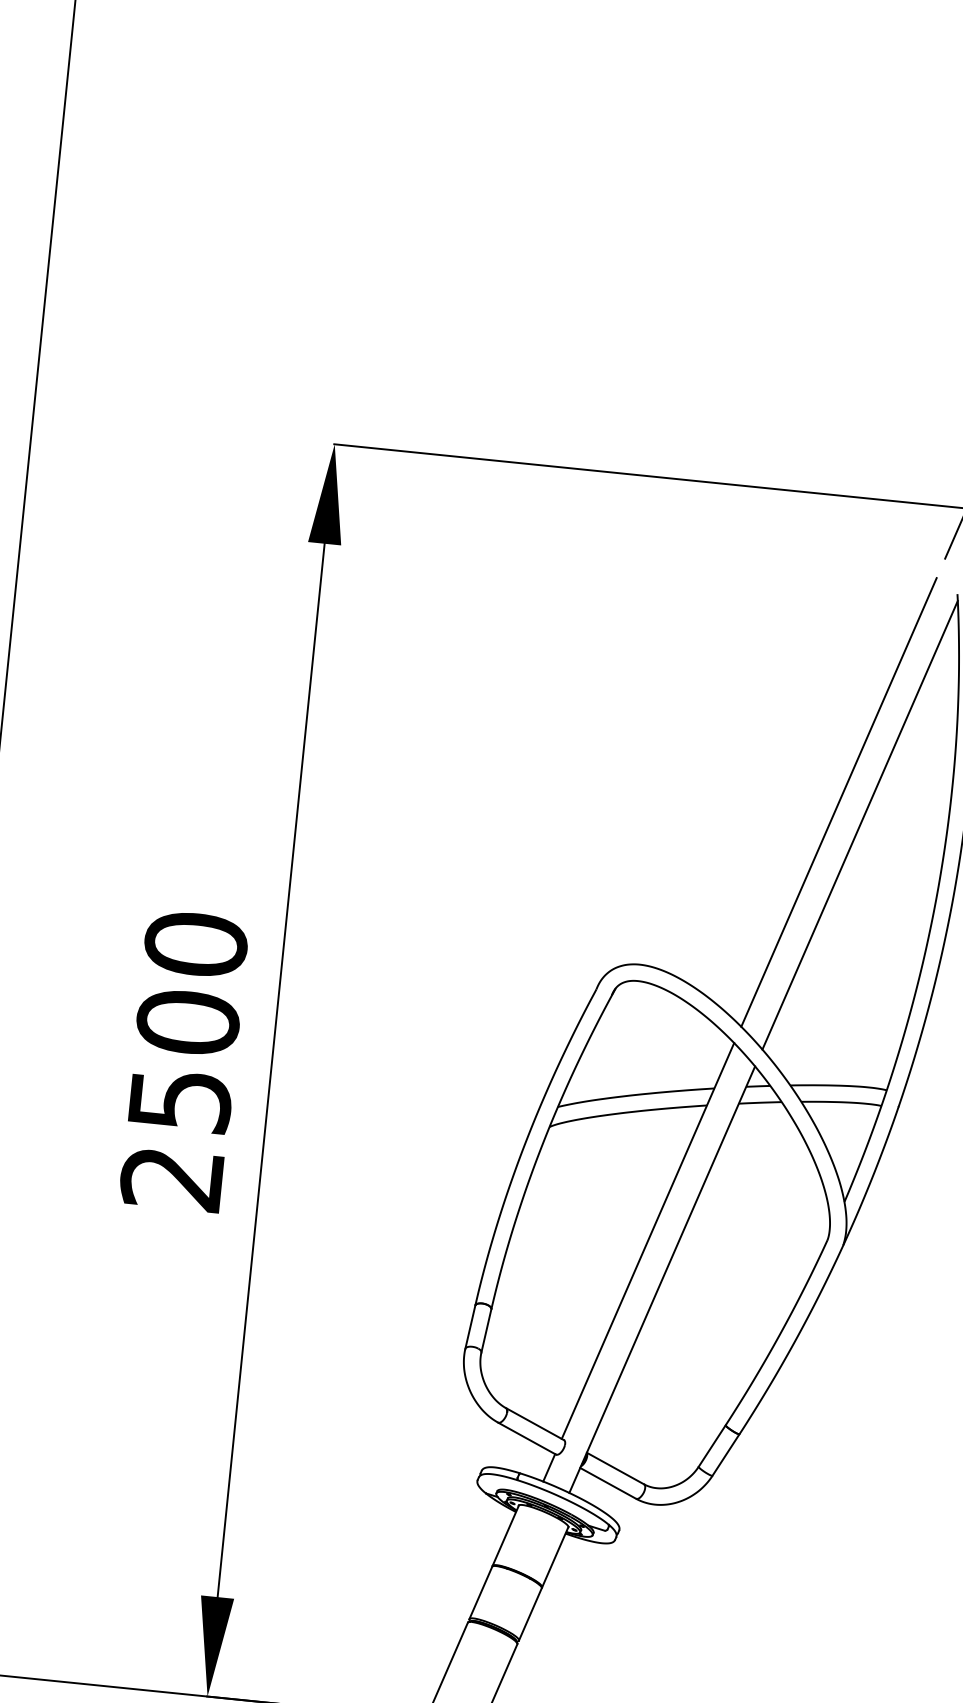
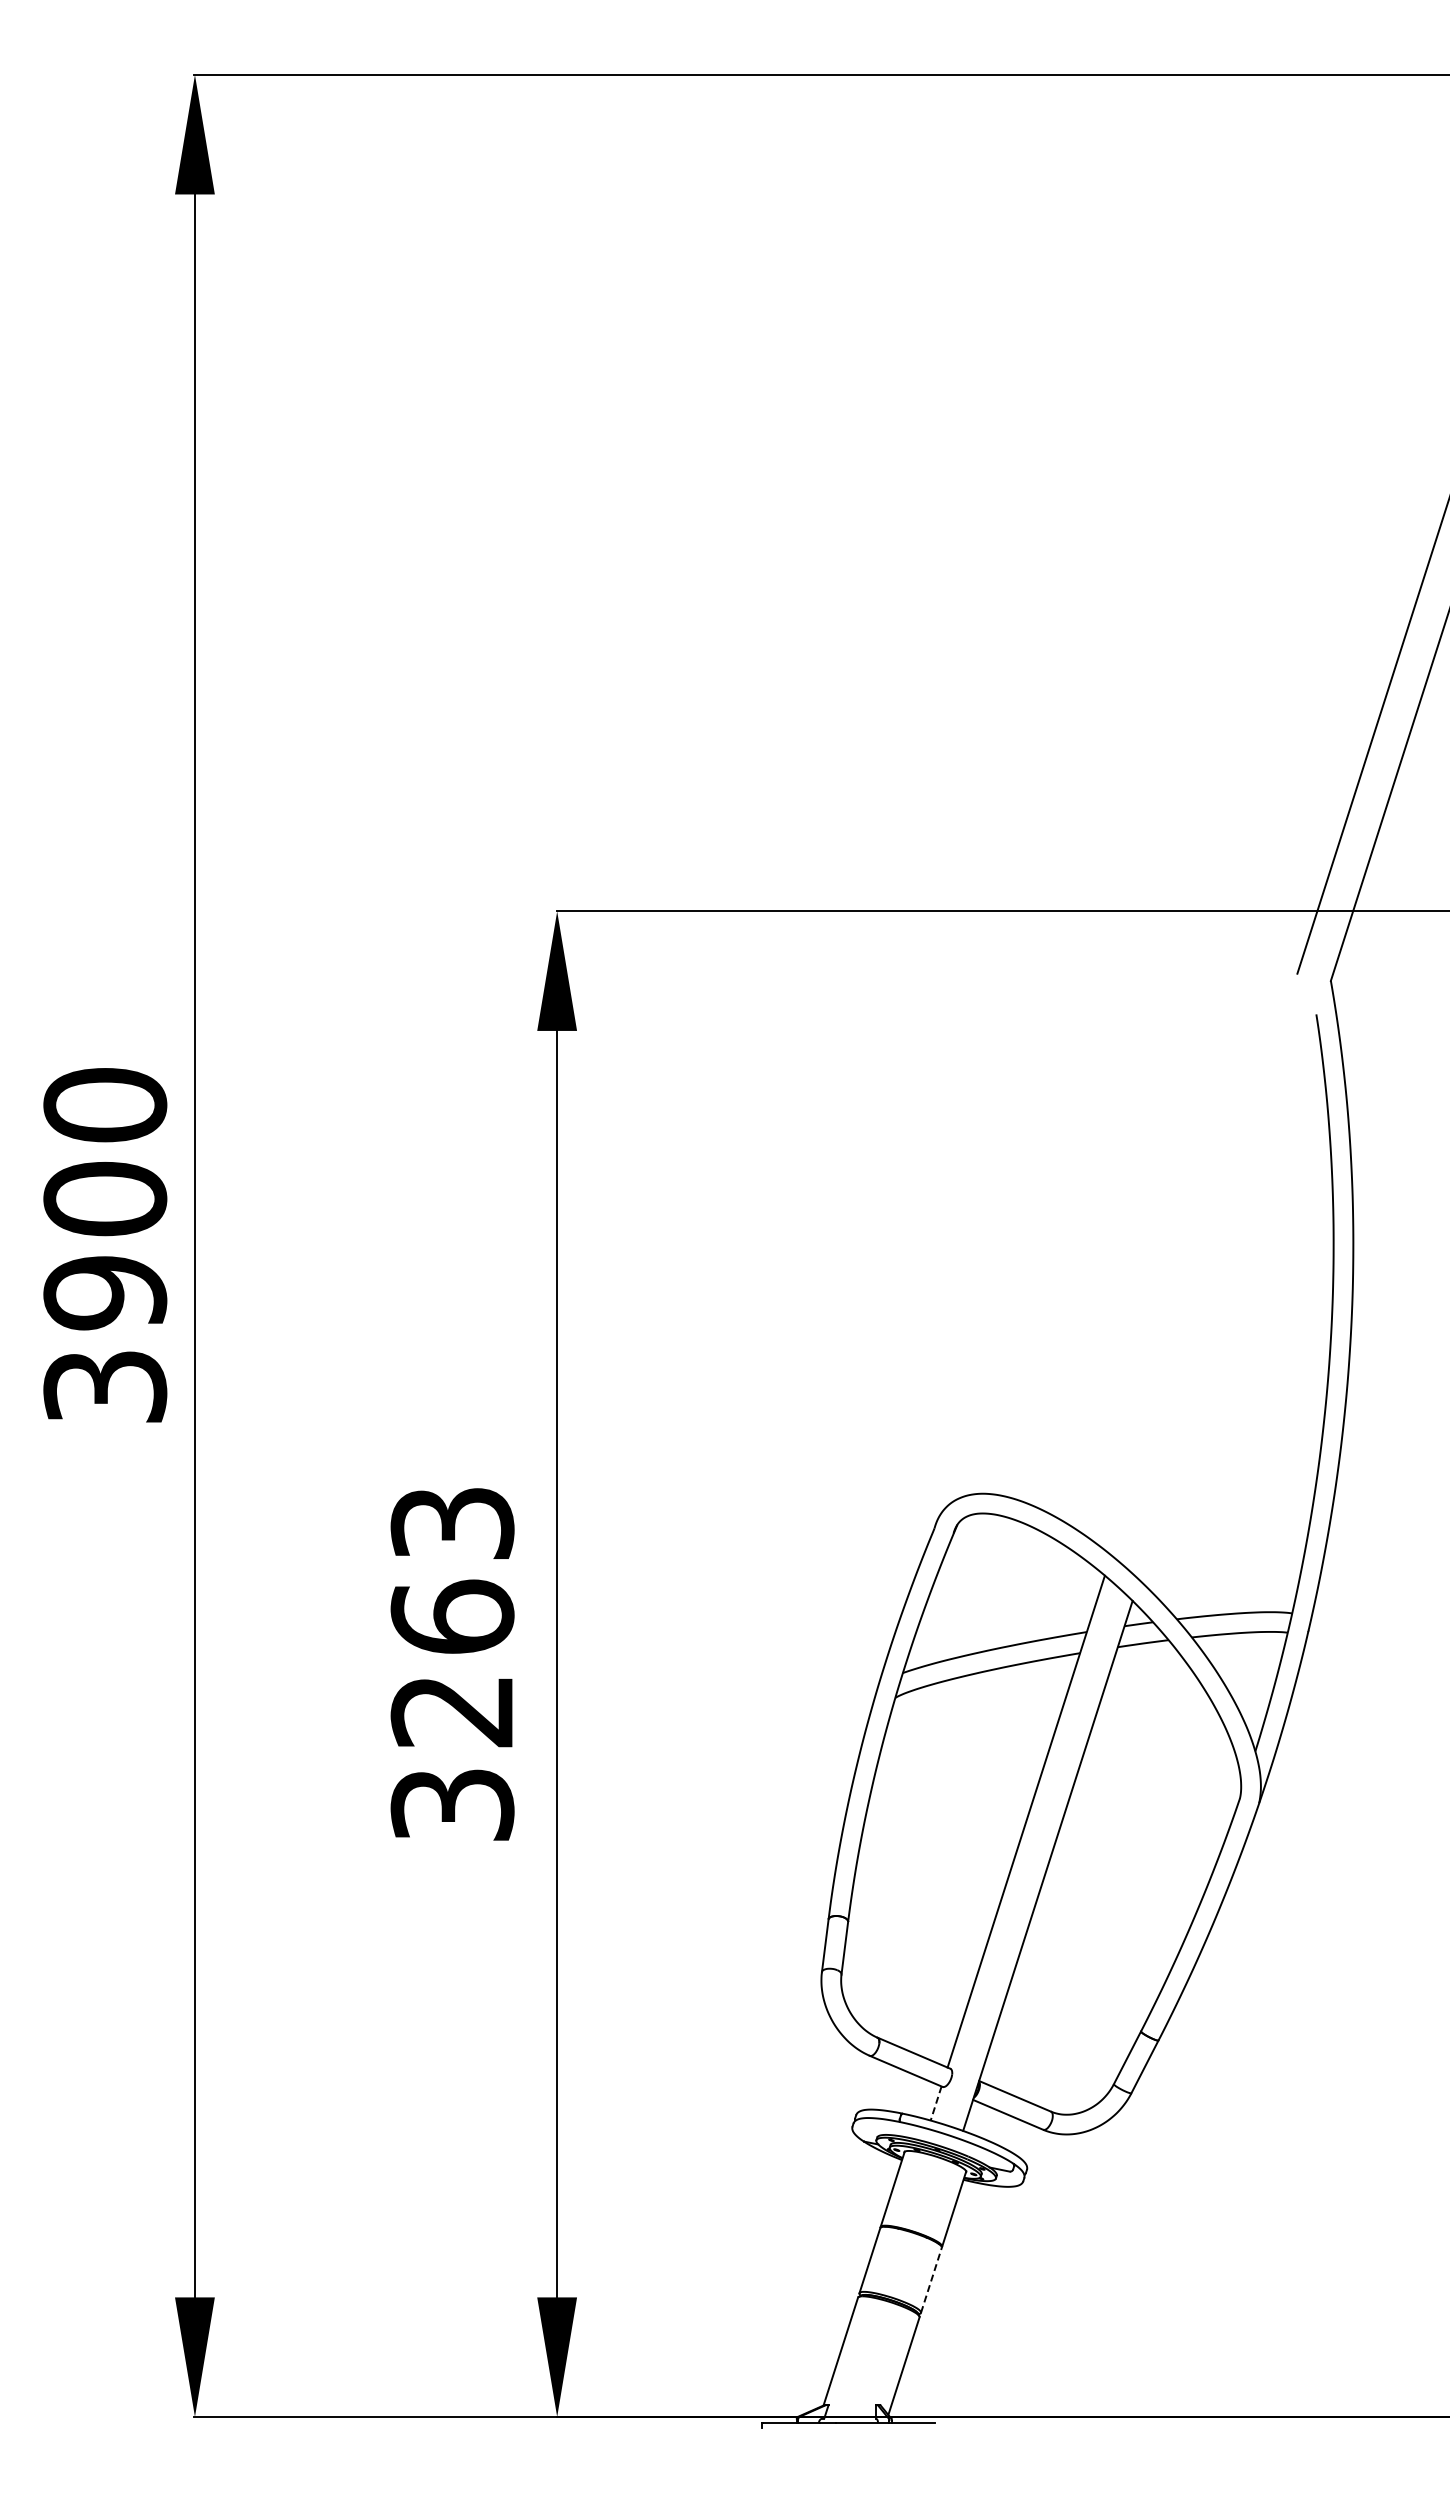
line: (838, 802) -> (1200, 1276), removed
line: (860, 824) -> (1228, 1300), removed
text: (184, 1061) -> (452, 1663), 2500 -> 3263
line: (549, 1467) -> (936, 2103), solid -> dashed
line: (530, 1613) -> (931, 2279), solid -> dashed

